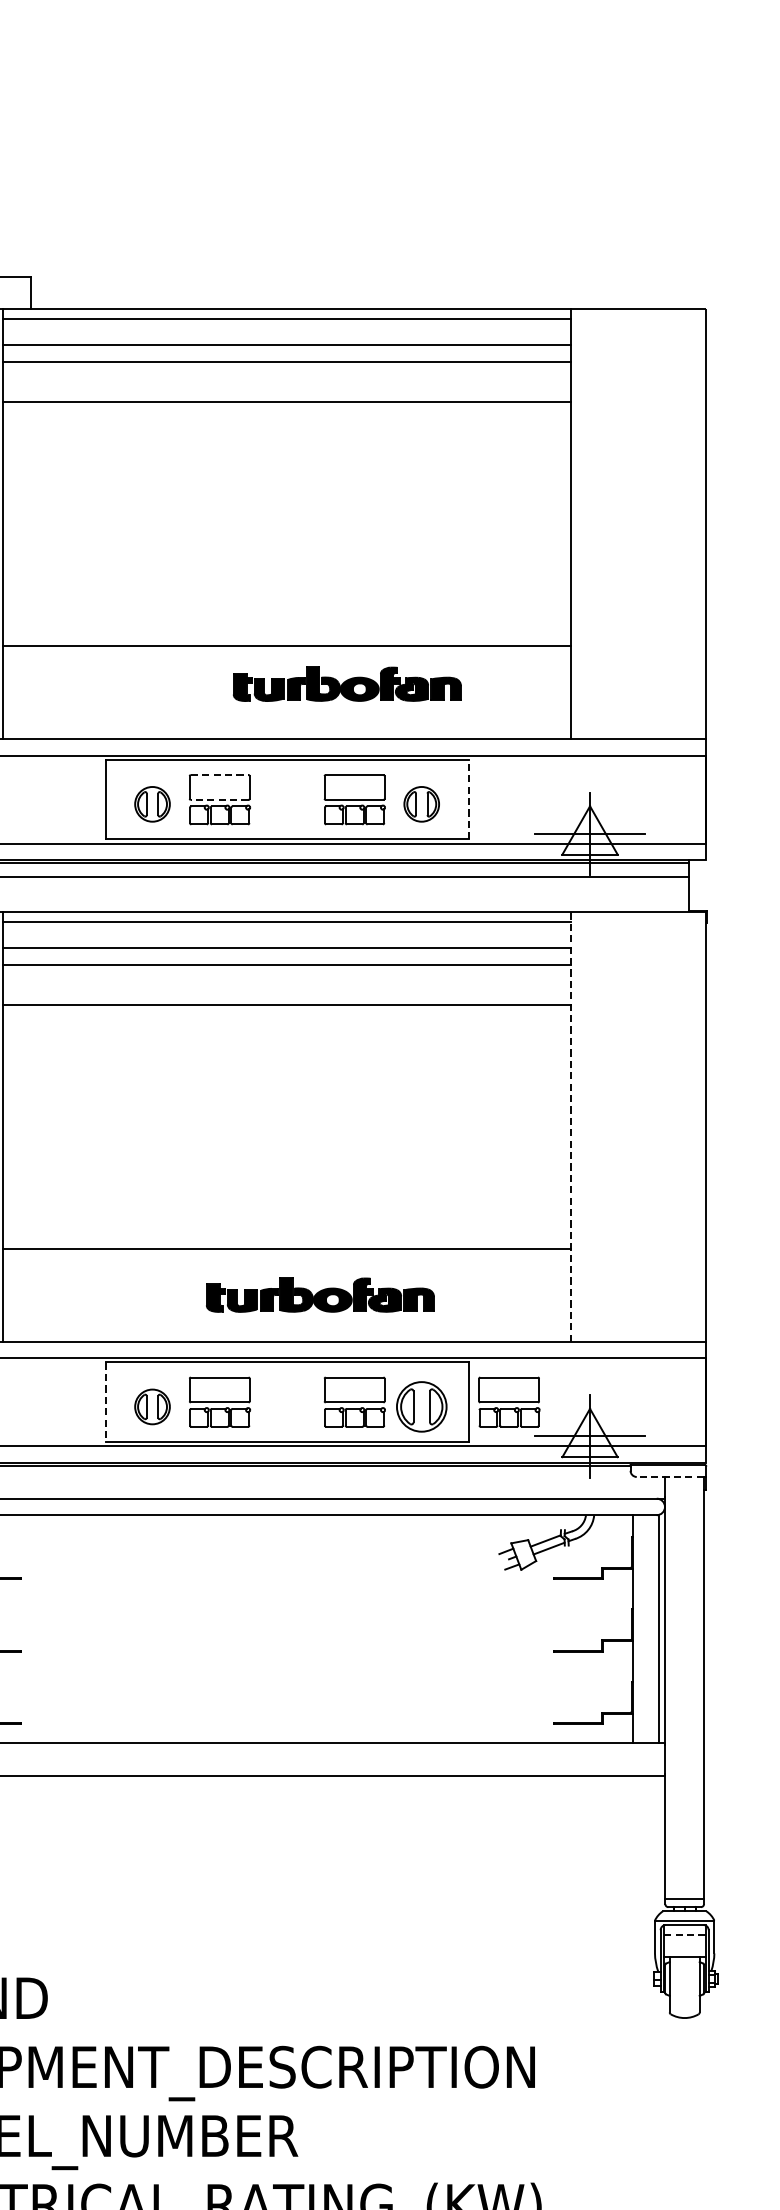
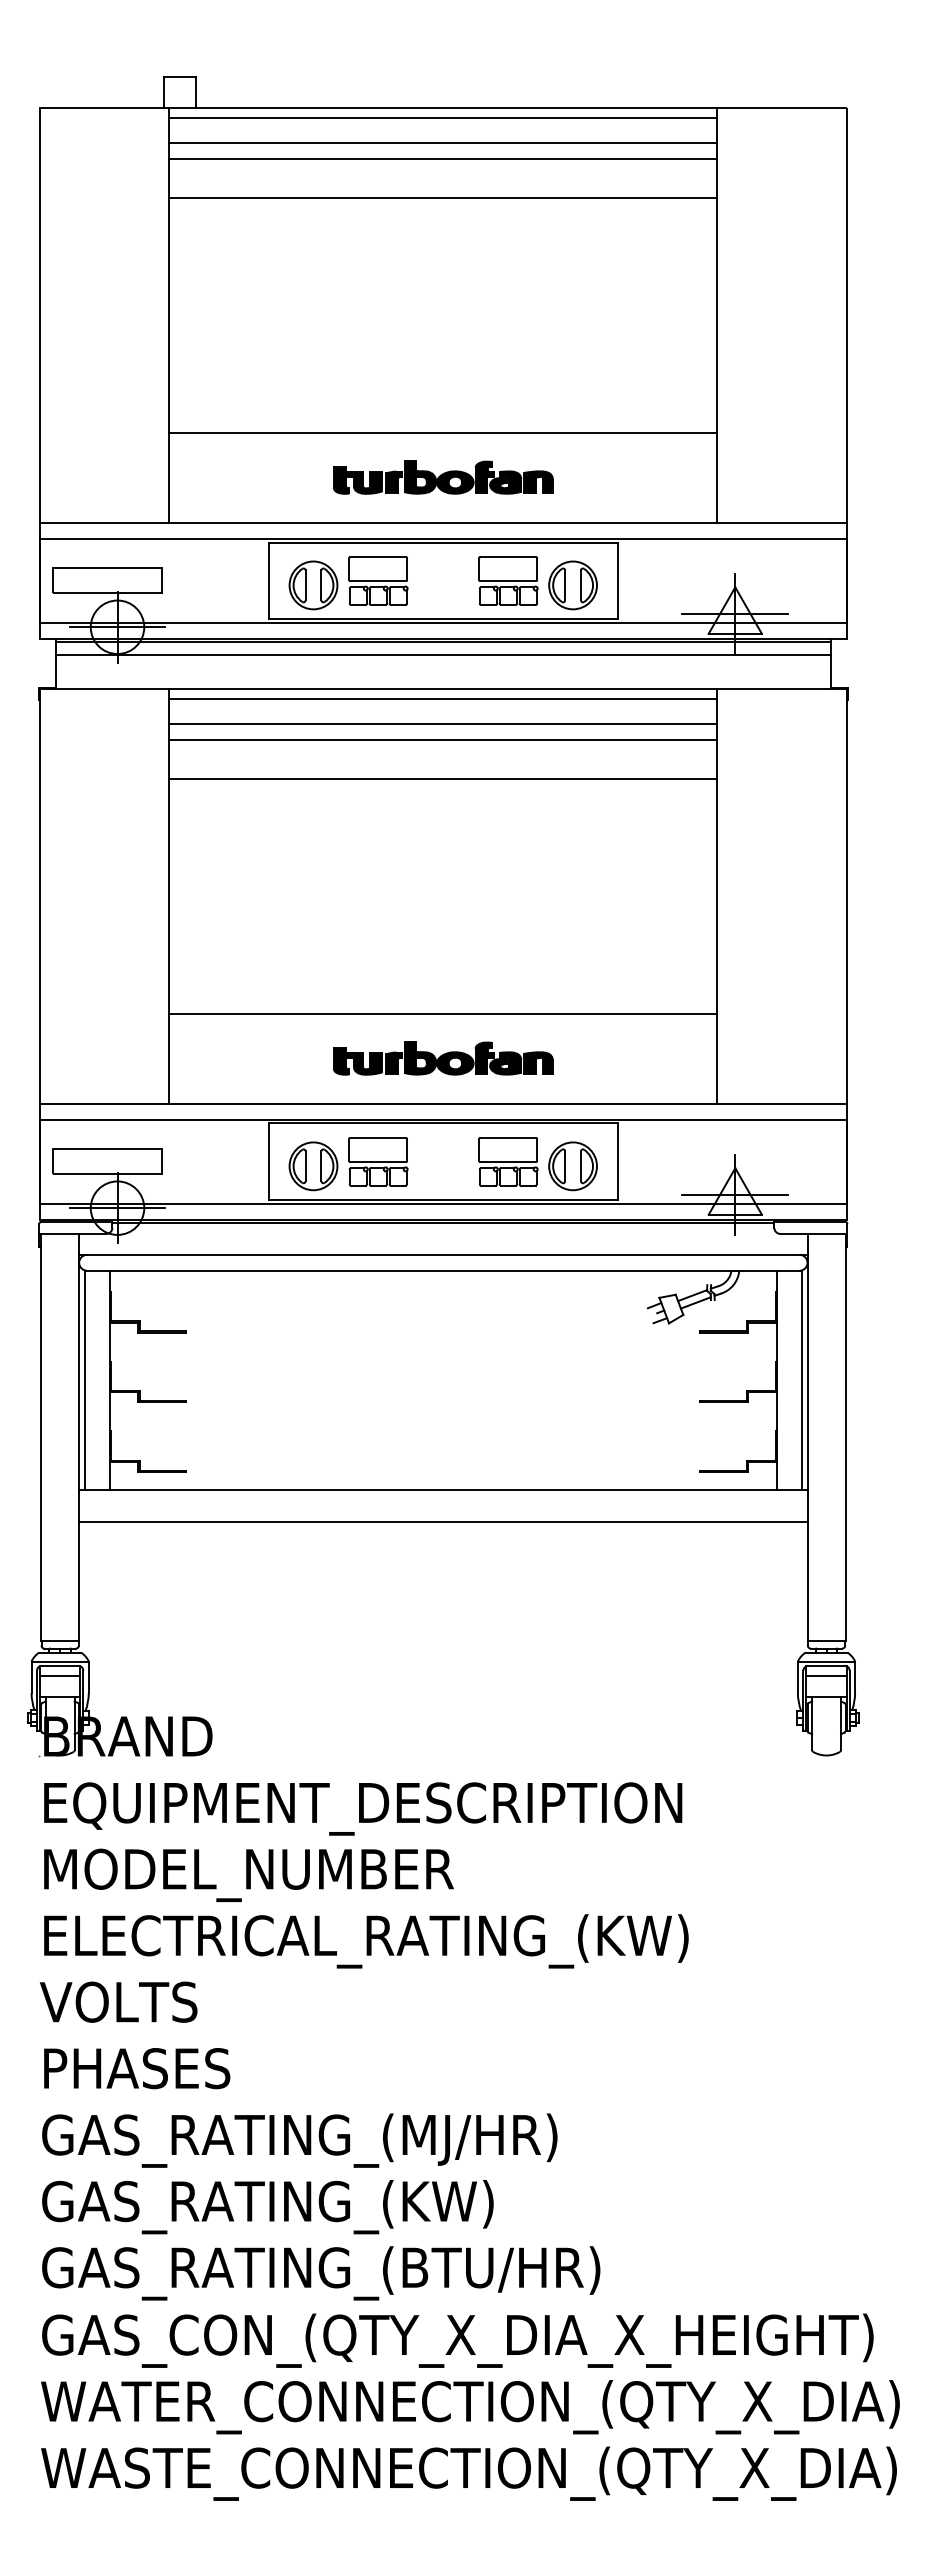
part: (347, 684) -> (443, 477), moved
line: (219, 775) -> (378, 557), dashed -> solid
line: (468, 799) -> (618, 580), dashed -> solid
line: (219, 800) -> (378, 581), dashed -> solid
part: (152, 804) -> (313, 585), size x1.43
part: (421, 804) -> (572, 585), size x1.43
line: (571, 1125) -> (717, 895), dashed -> solid
part: (320, 1295) -> (443, 1058), moved
part: (509, 1401) -> (657, 1161), removed
line: (105, 1402) -> (268, 1162), dashed -> solid
part: (152, 1407) -> (313, 1166), size x1.43
line: (670, 1476) -> (812, 1233), dashed -> solid
line: (684, 1935) -> (826, 1675), dashed -> solid

